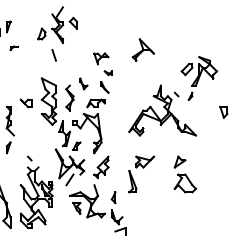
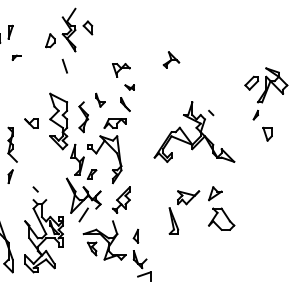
part: (143, 49) -> (171, 59), size x0.6
part: (199, 78) -> (266, 93), moved
part: (143, 168) -> (186, 205), moved

